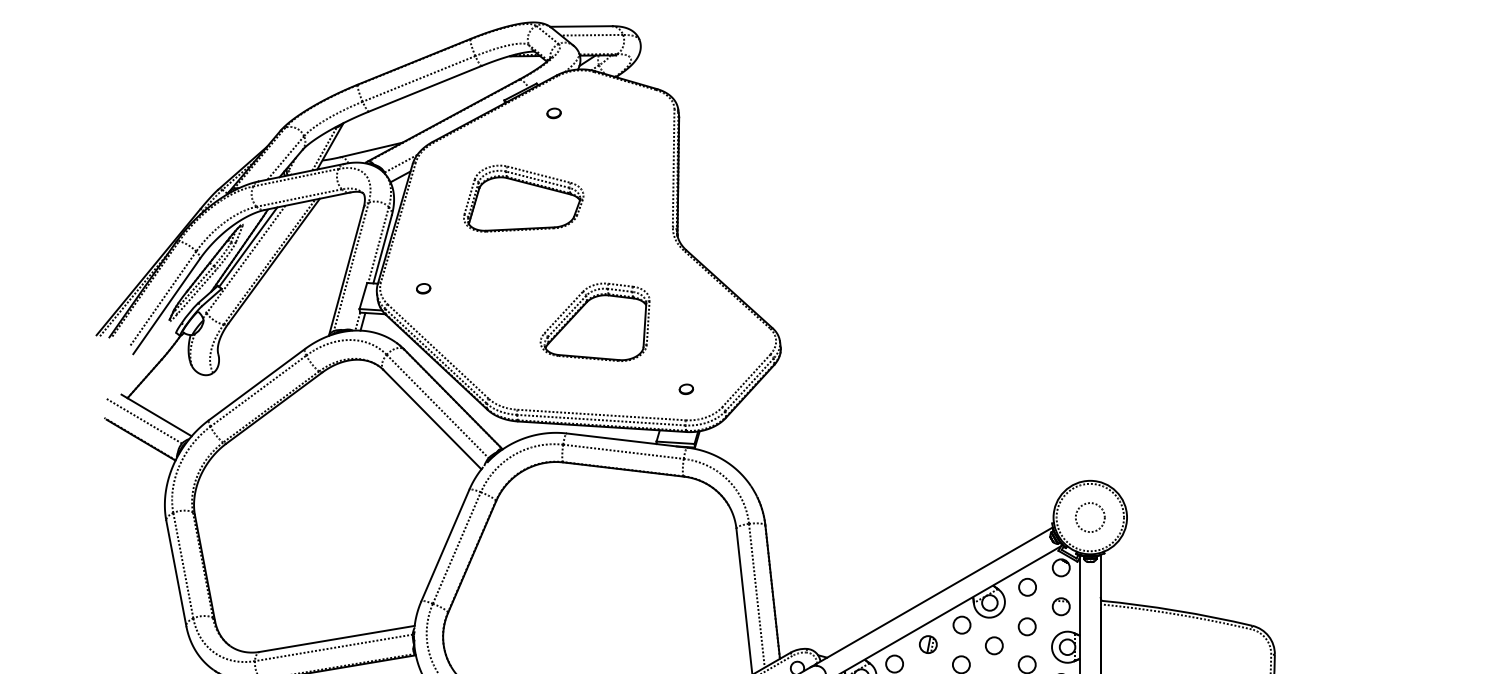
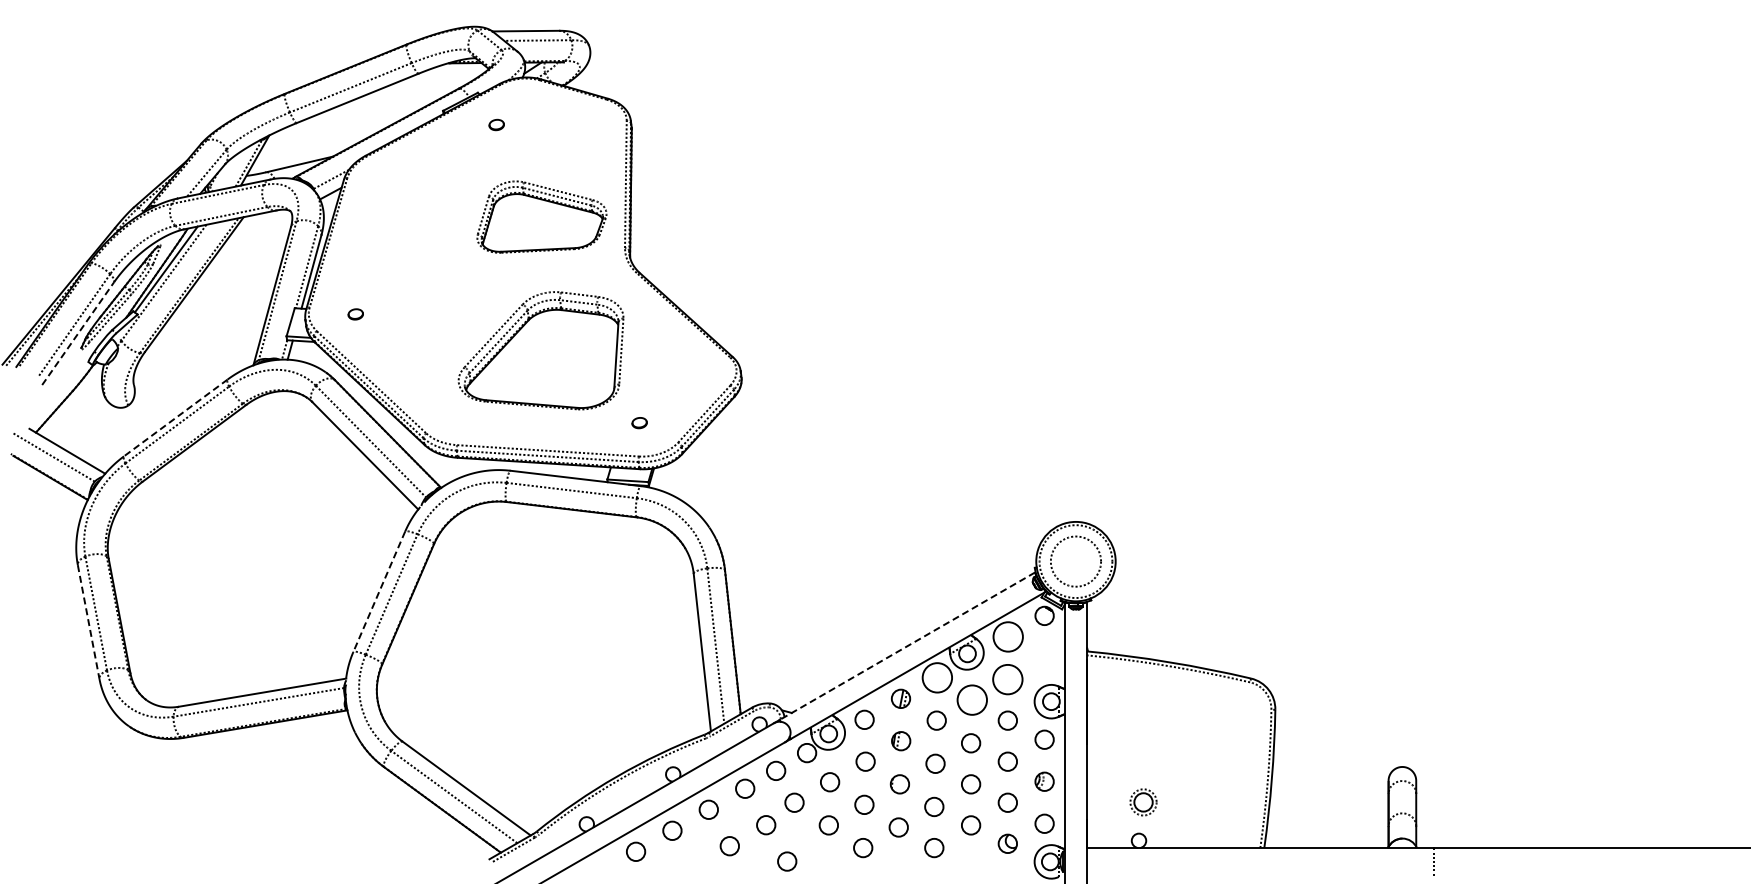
part: (523, 198) -> (541, 216), moved
line: (166, 306) -> (78, 333), solid -> dashed
part: (594, 322) -> (540, 350), size x1.4
line: (256, 385) -> (175, 418), solid -> dashed
circle: (1089, 517) -> (1075, 561), size x1.6
line: (445, 545) -> (379, 591), solid -> dashed
line: (176, 573) -> (88, 622), solid -> dashed
circle: (1027, 586) -> (1008, 636), size x1.6
line: (933, 596) -> (906, 646), solid -> dashed
part: (1061, 606) -> (1044, 657), removed
circle: (962, 624) -> (937, 677), size x1.6
circle: (1026, 626) -> (1007, 679), size x1.6
circle: (994, 645) -> (972, 699), size x1.6

